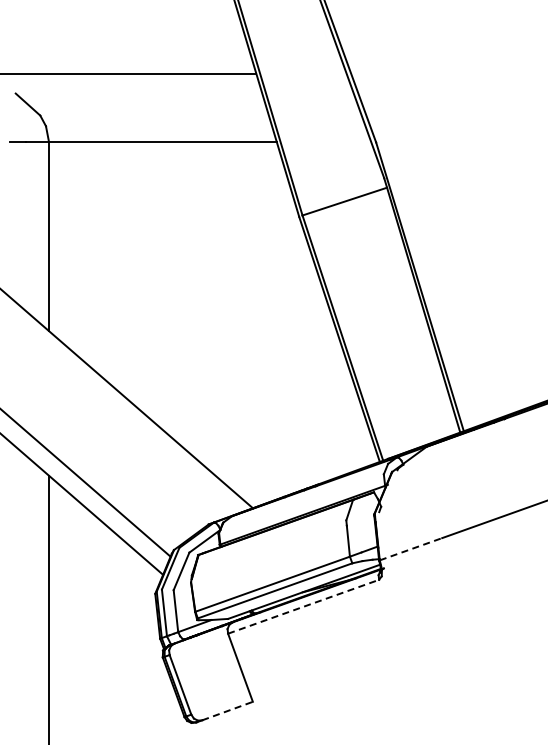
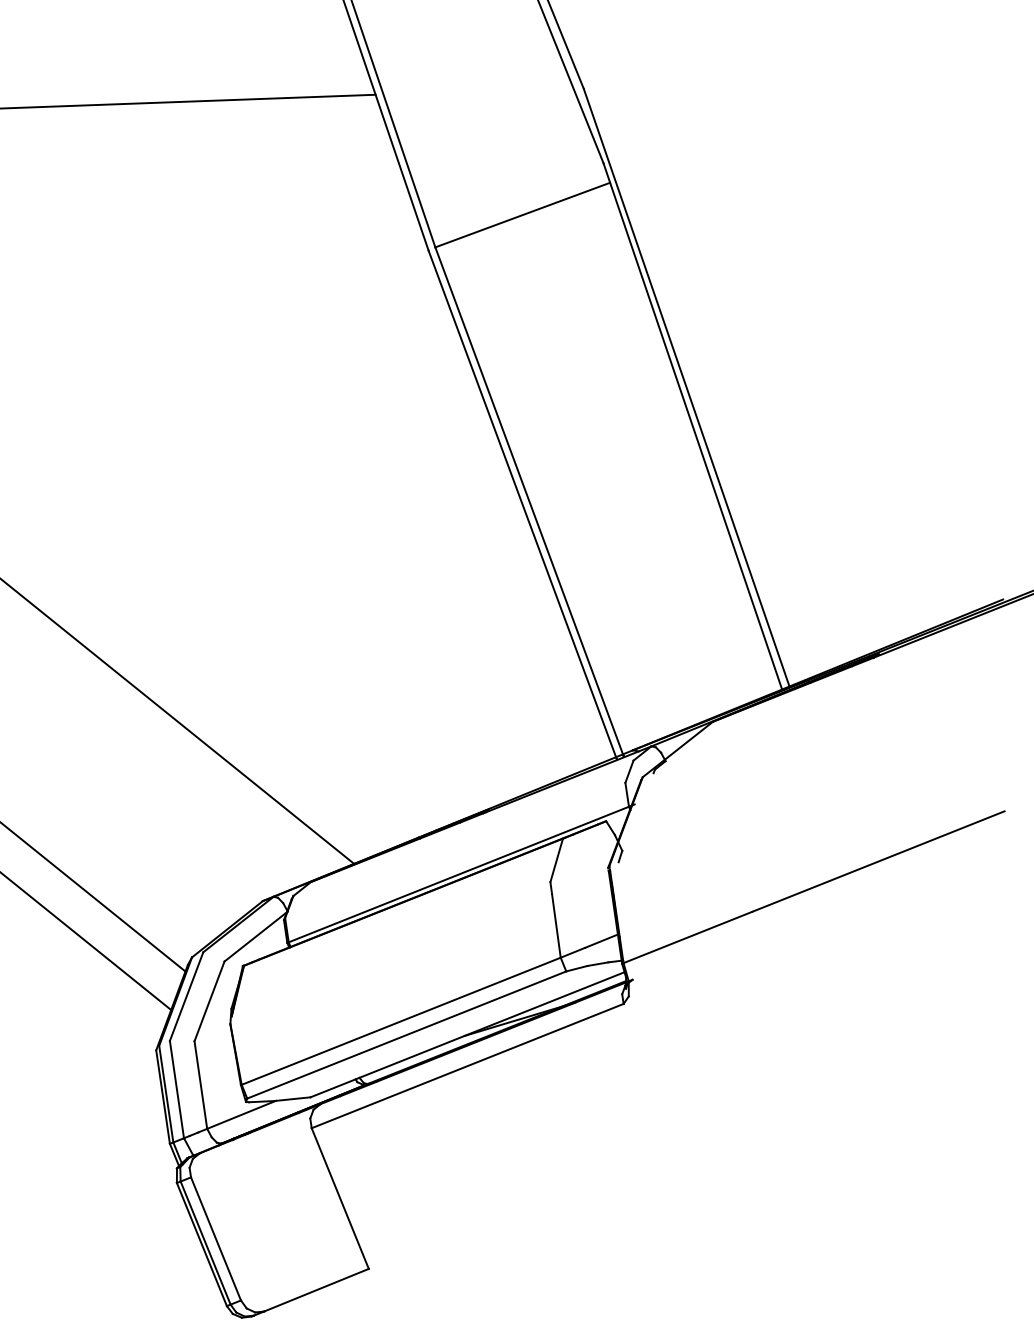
line: (411, 549) -> (689, 937), dashed -> solid
line: (304, 606) -> (469, 1065), dashed -> solid
line: (227, 711) -> (316, 1291), dashed -> solid

